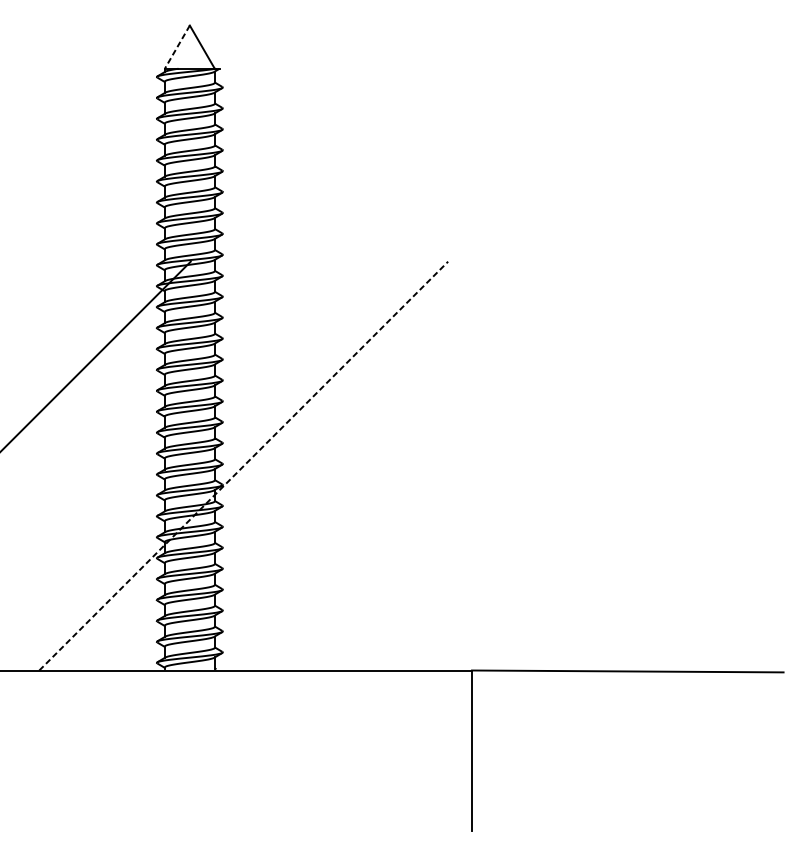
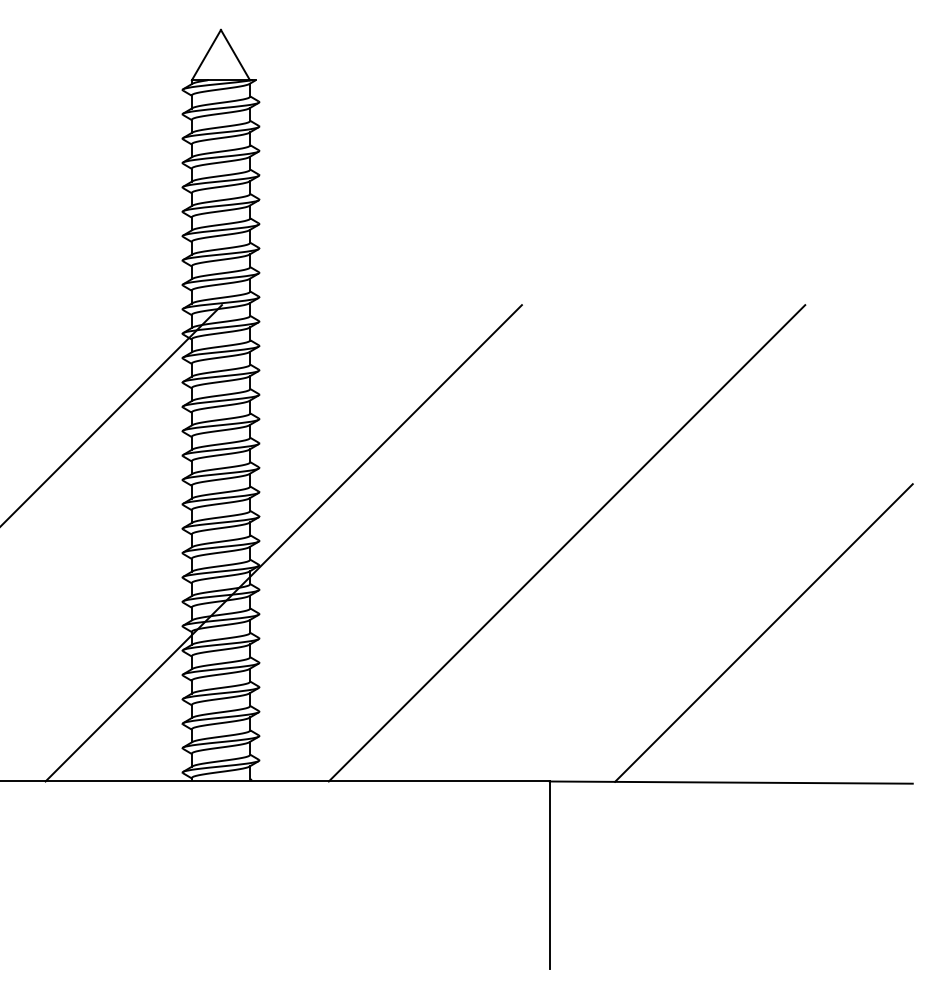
line: (177, 47) -> (206, 55), dashed -> solid
line: (243, 466) -> (283, 543), dashed -> solid
line: (486, 466) -> (566, 543), added
line: (655, 542) -> (763, 632), added

